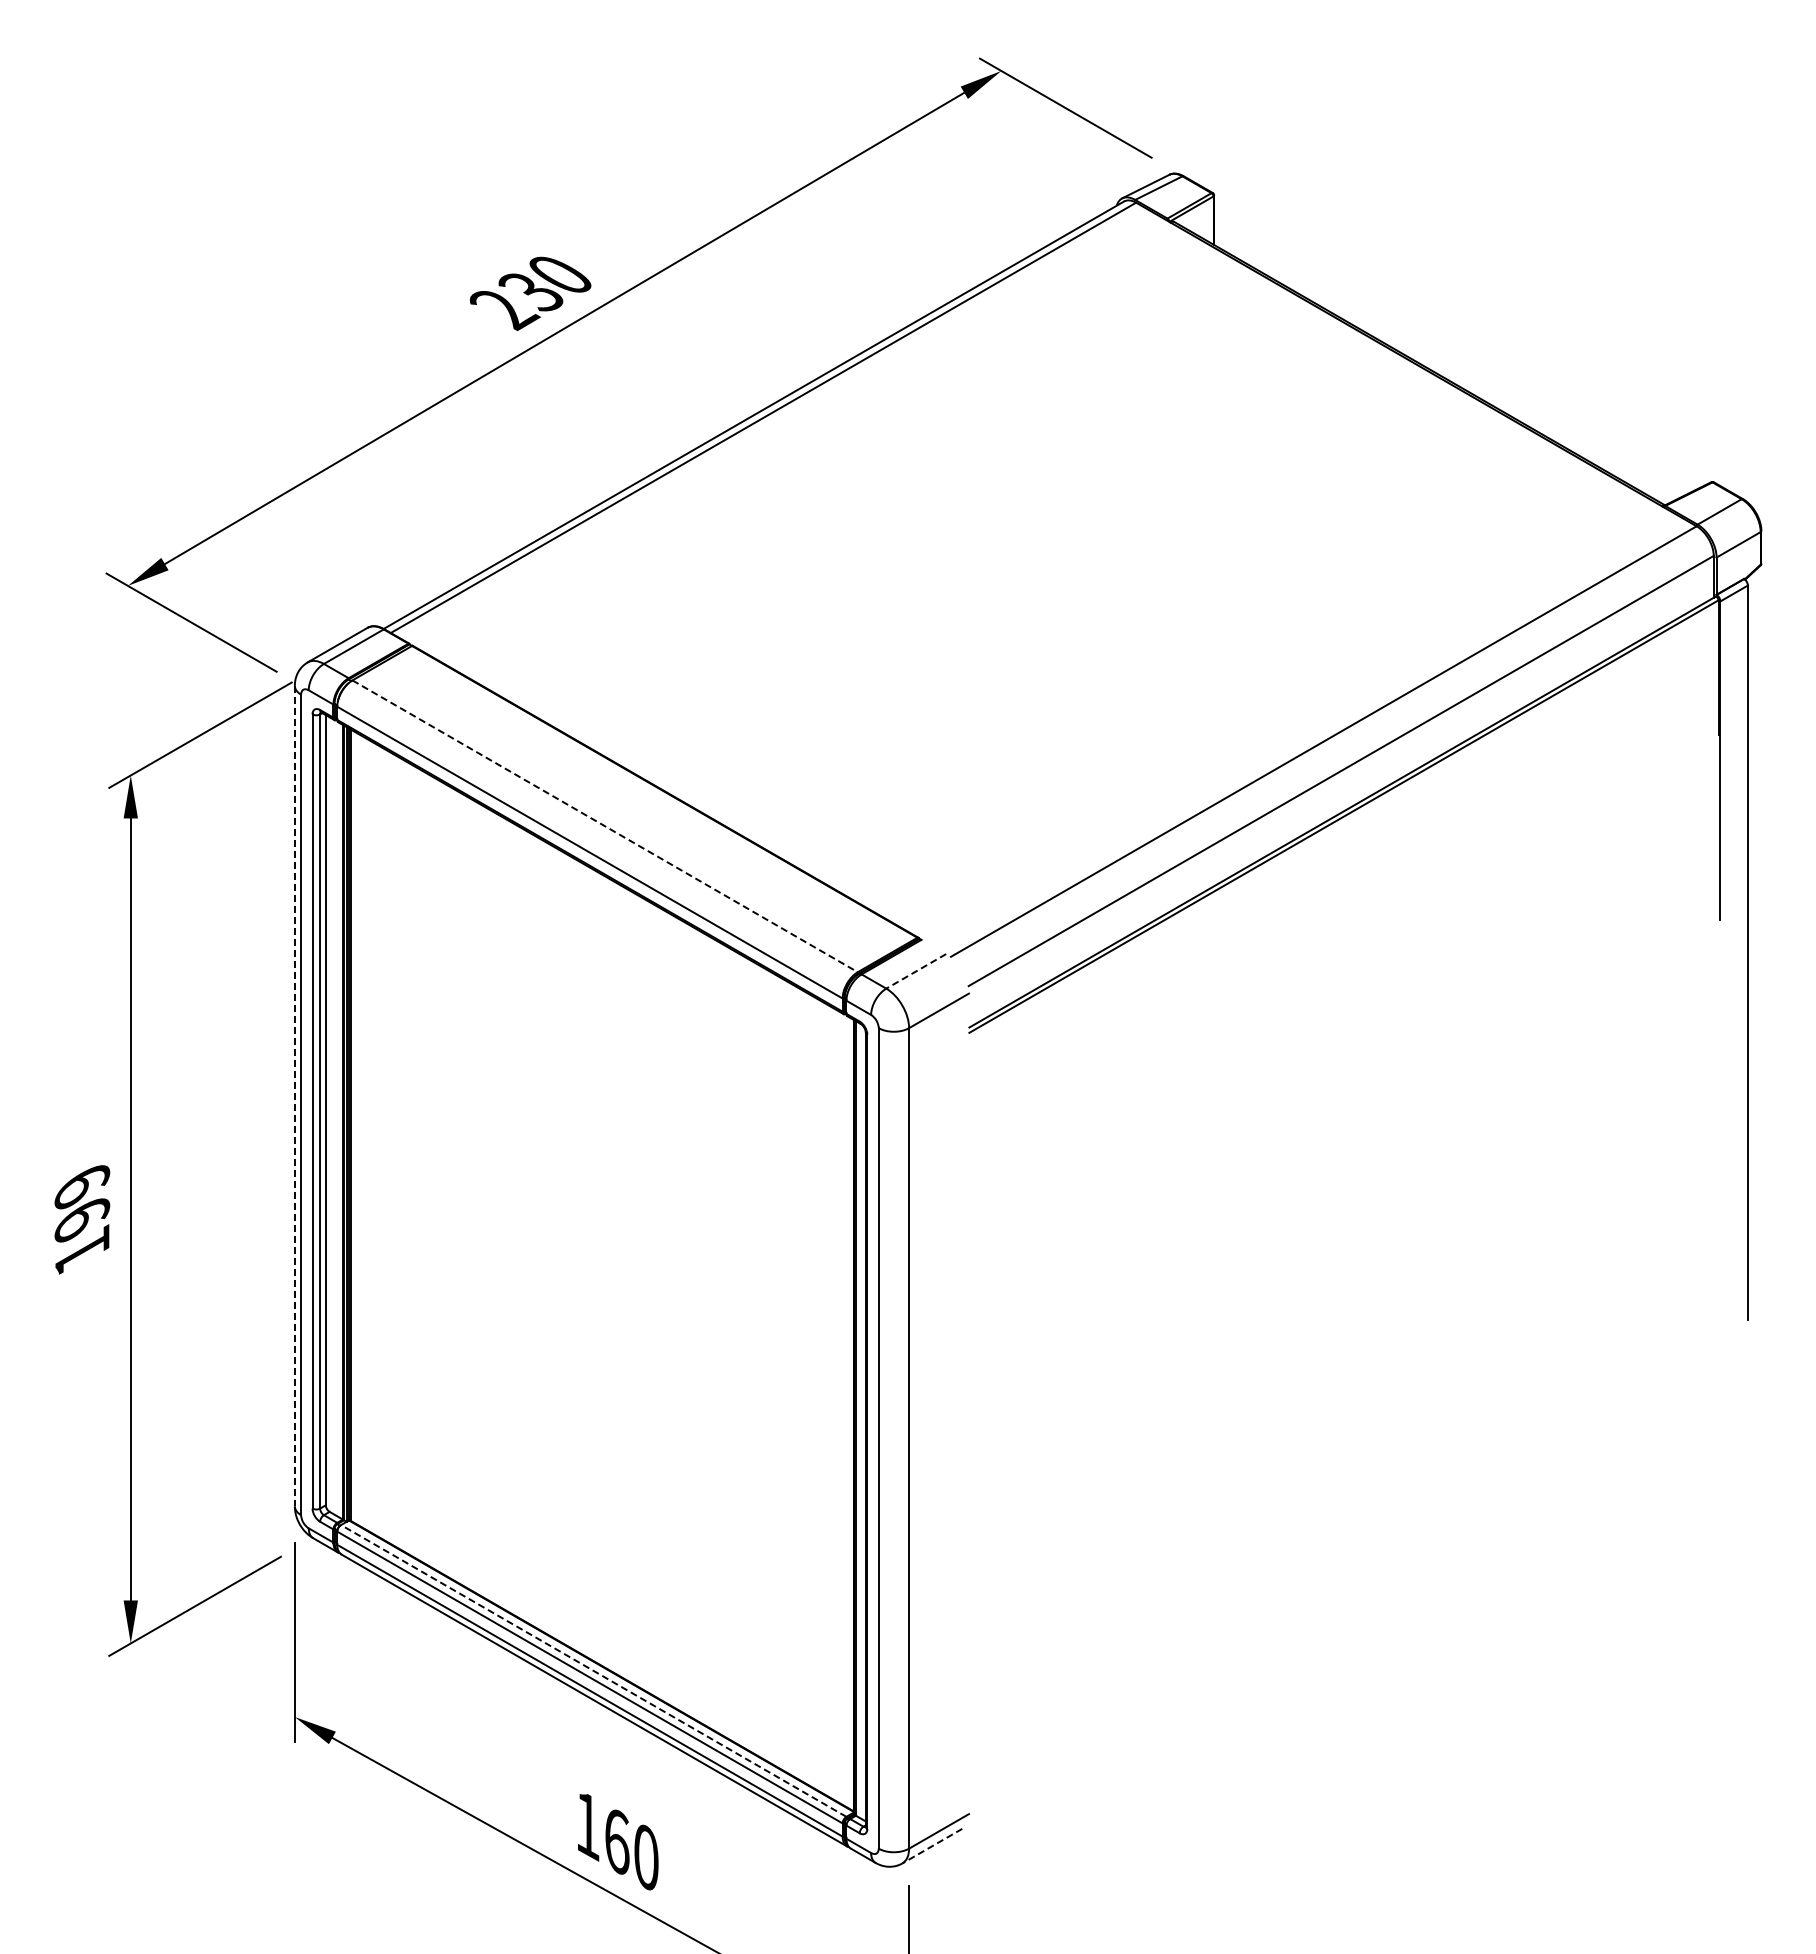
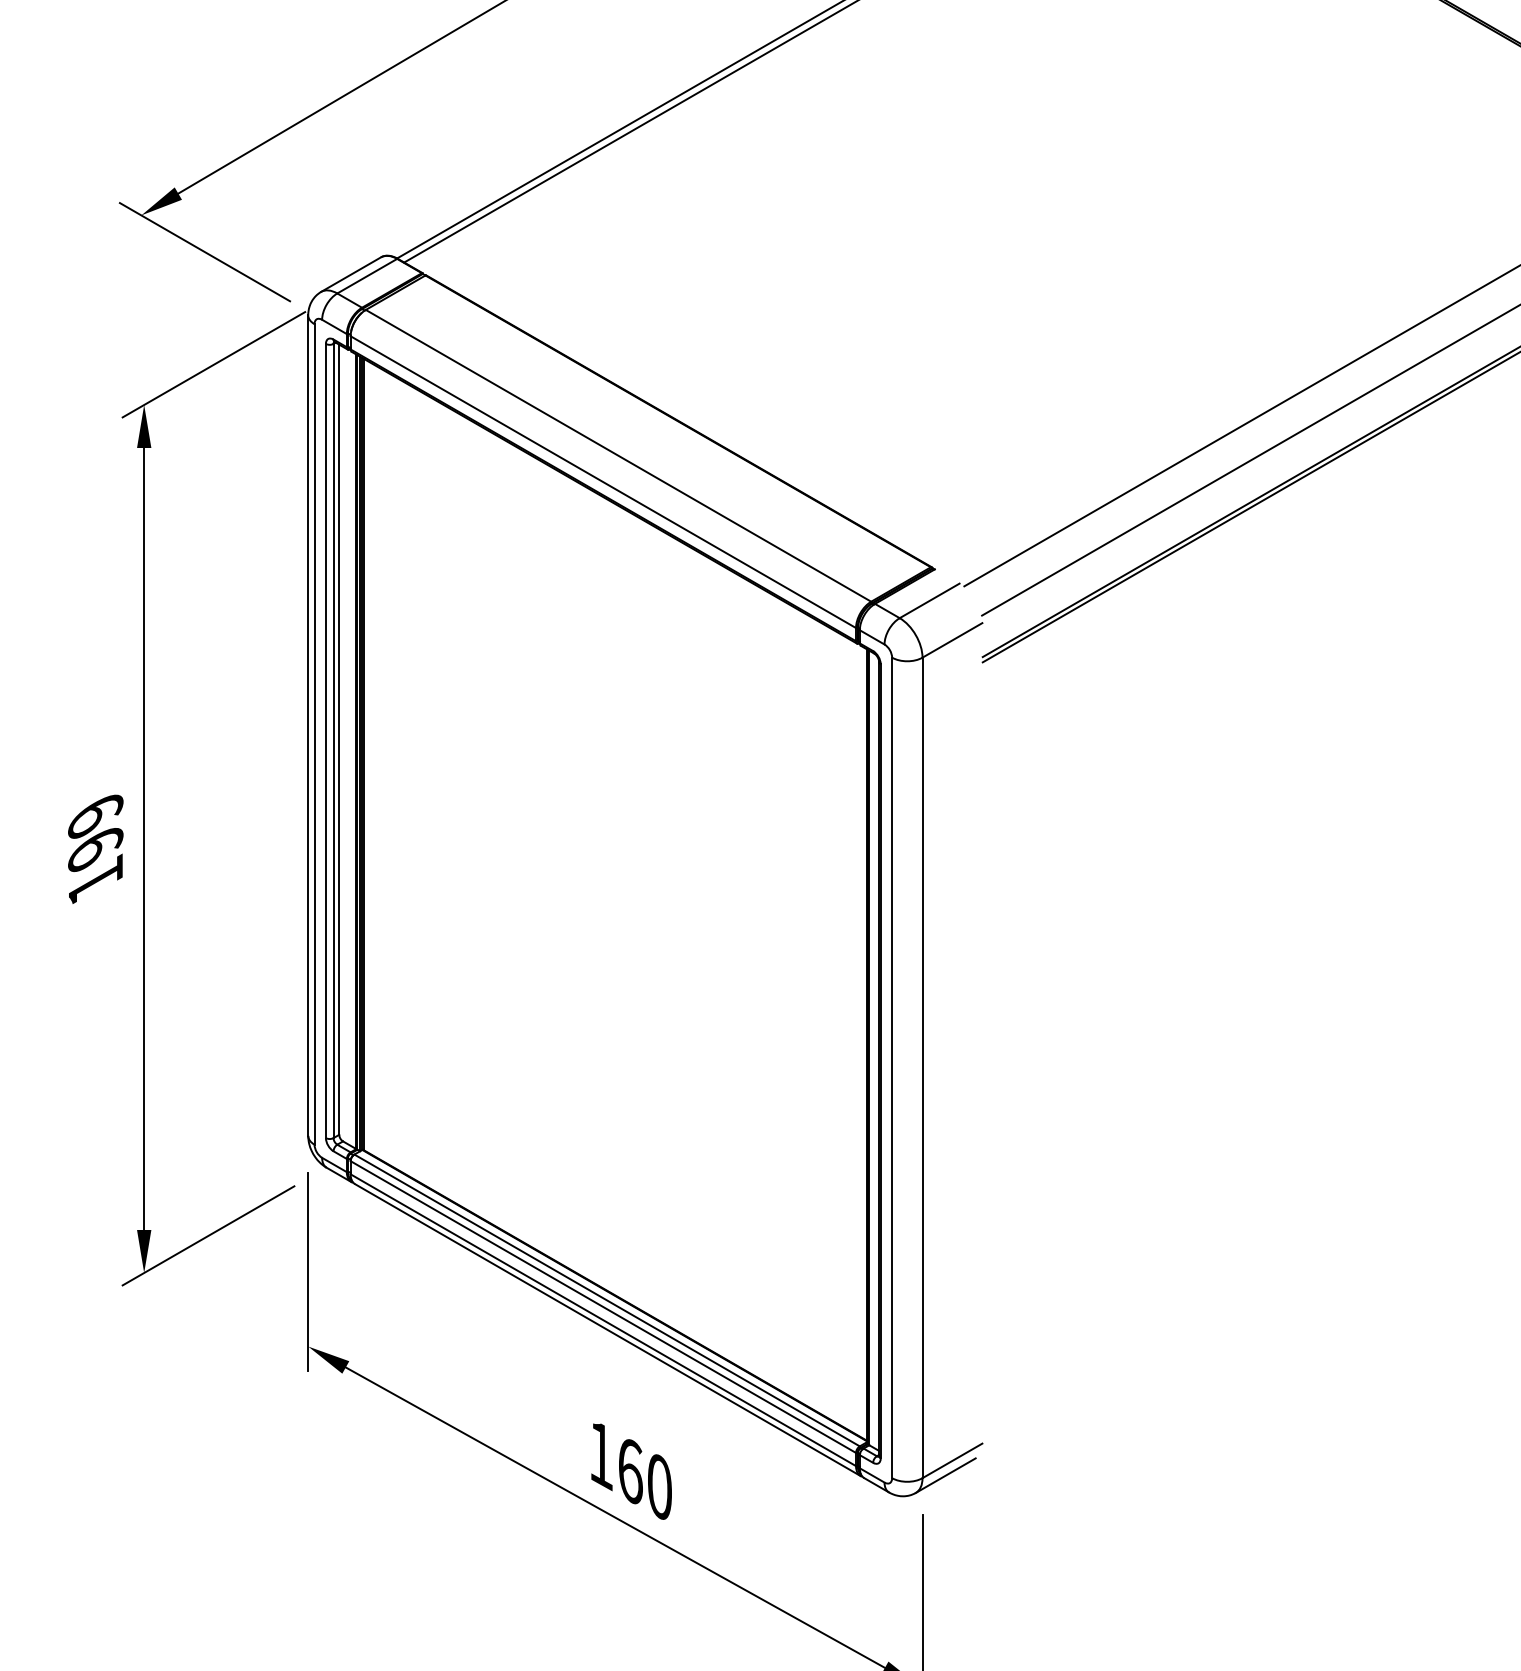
line: (605, 826) -> (618, 456), dashed -> solid
line: (916, 971) -> (929, 601), dashed -> solid
line: (294, 1096) -> (307, 726), dashed -> solid
line: (593, 1670) -> (606, 1300), dashed -> solid
line: (932, 1846) -> (945, 1476), dashed -> solid

